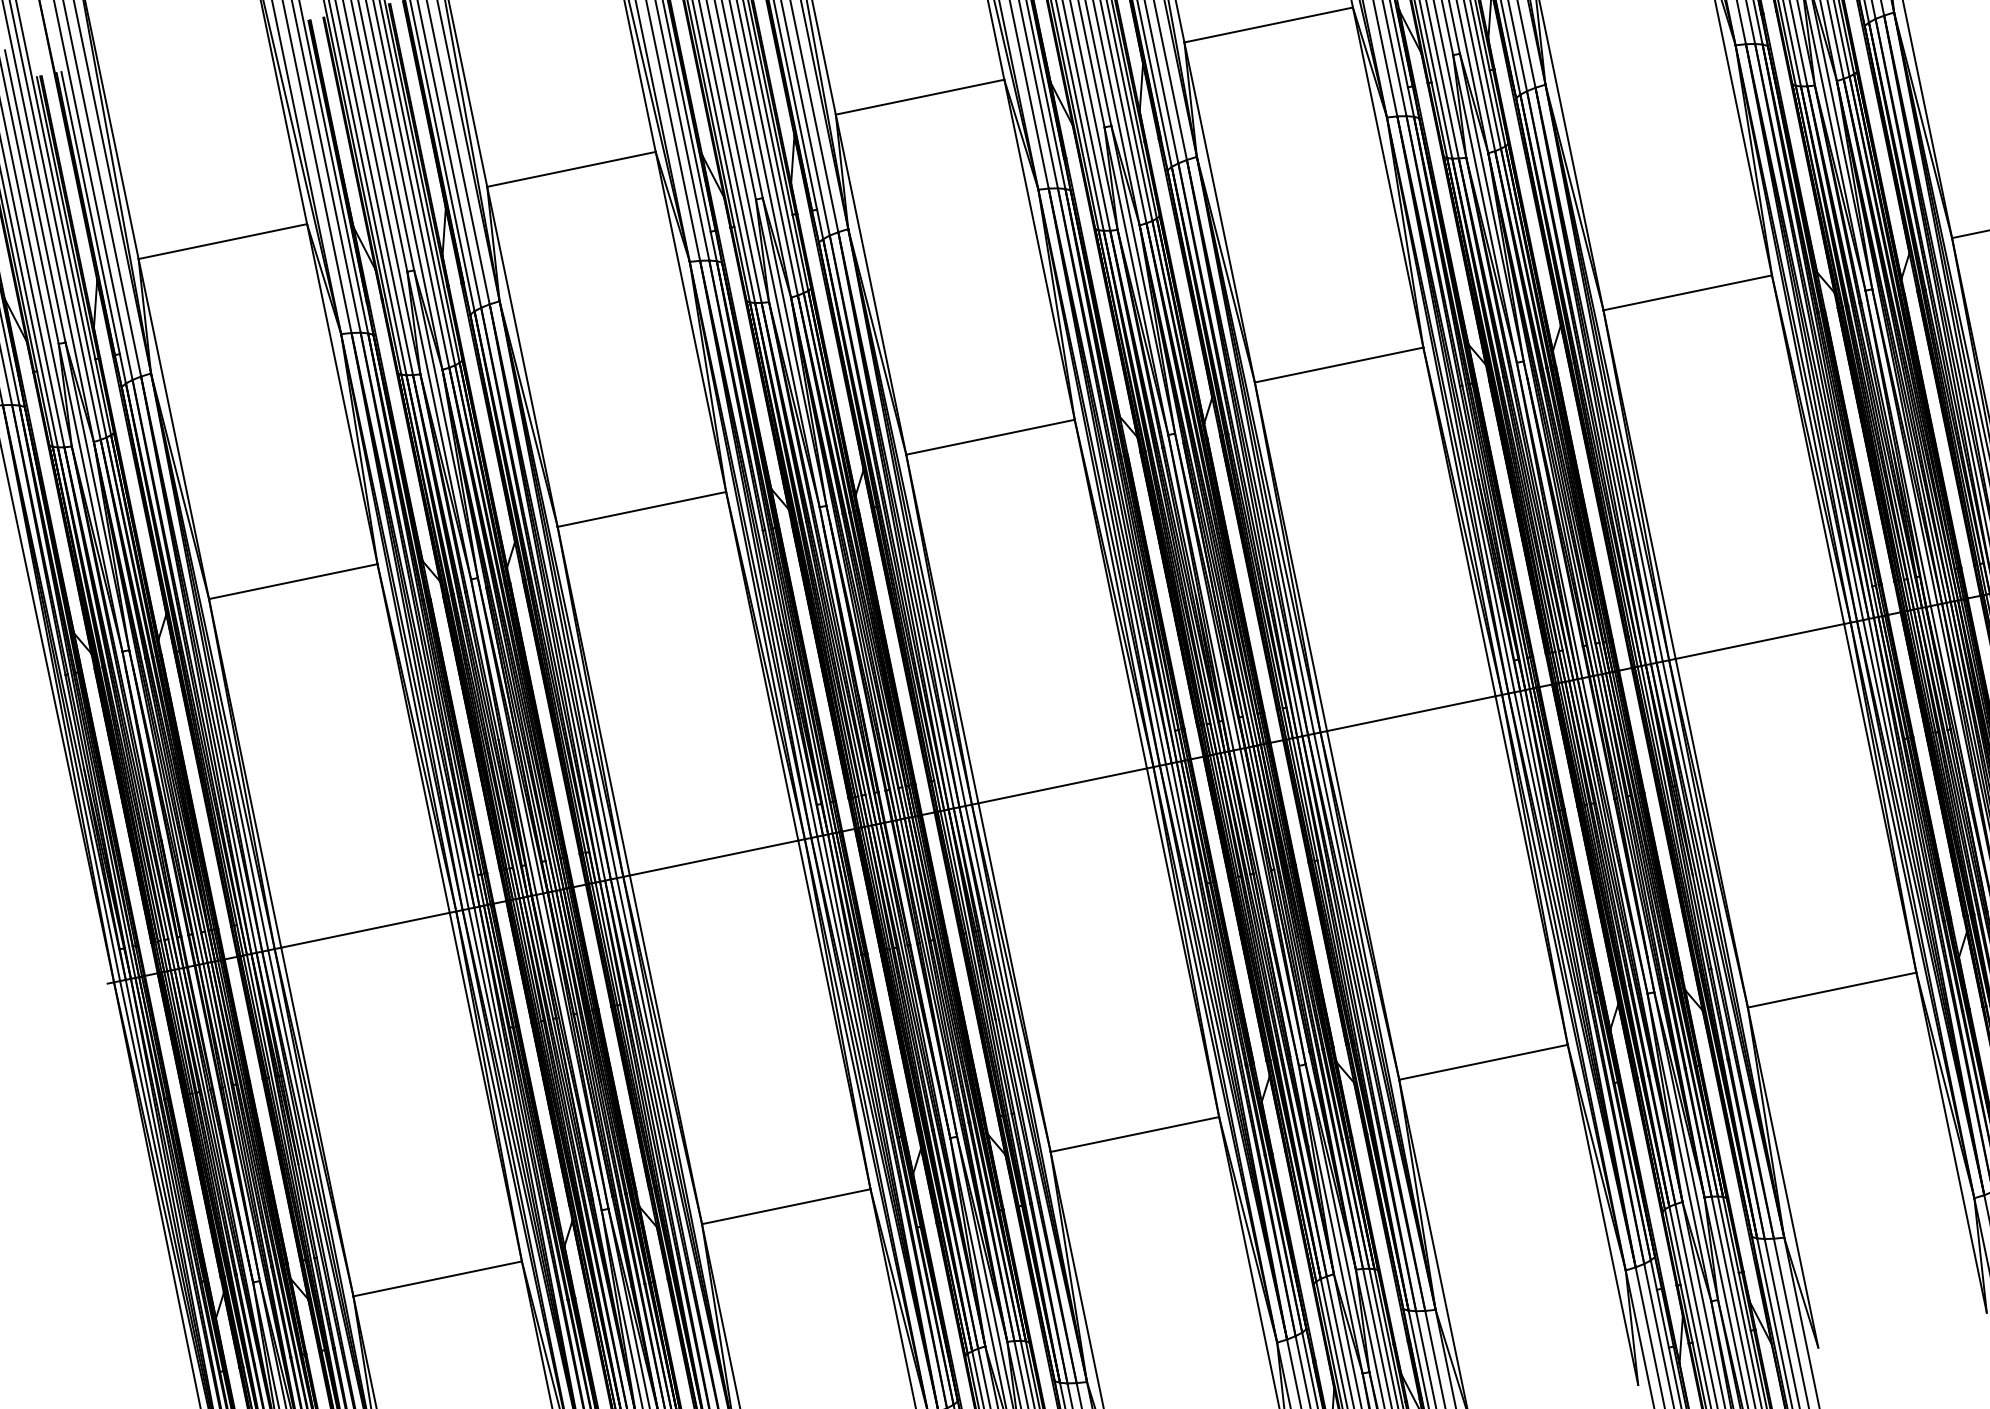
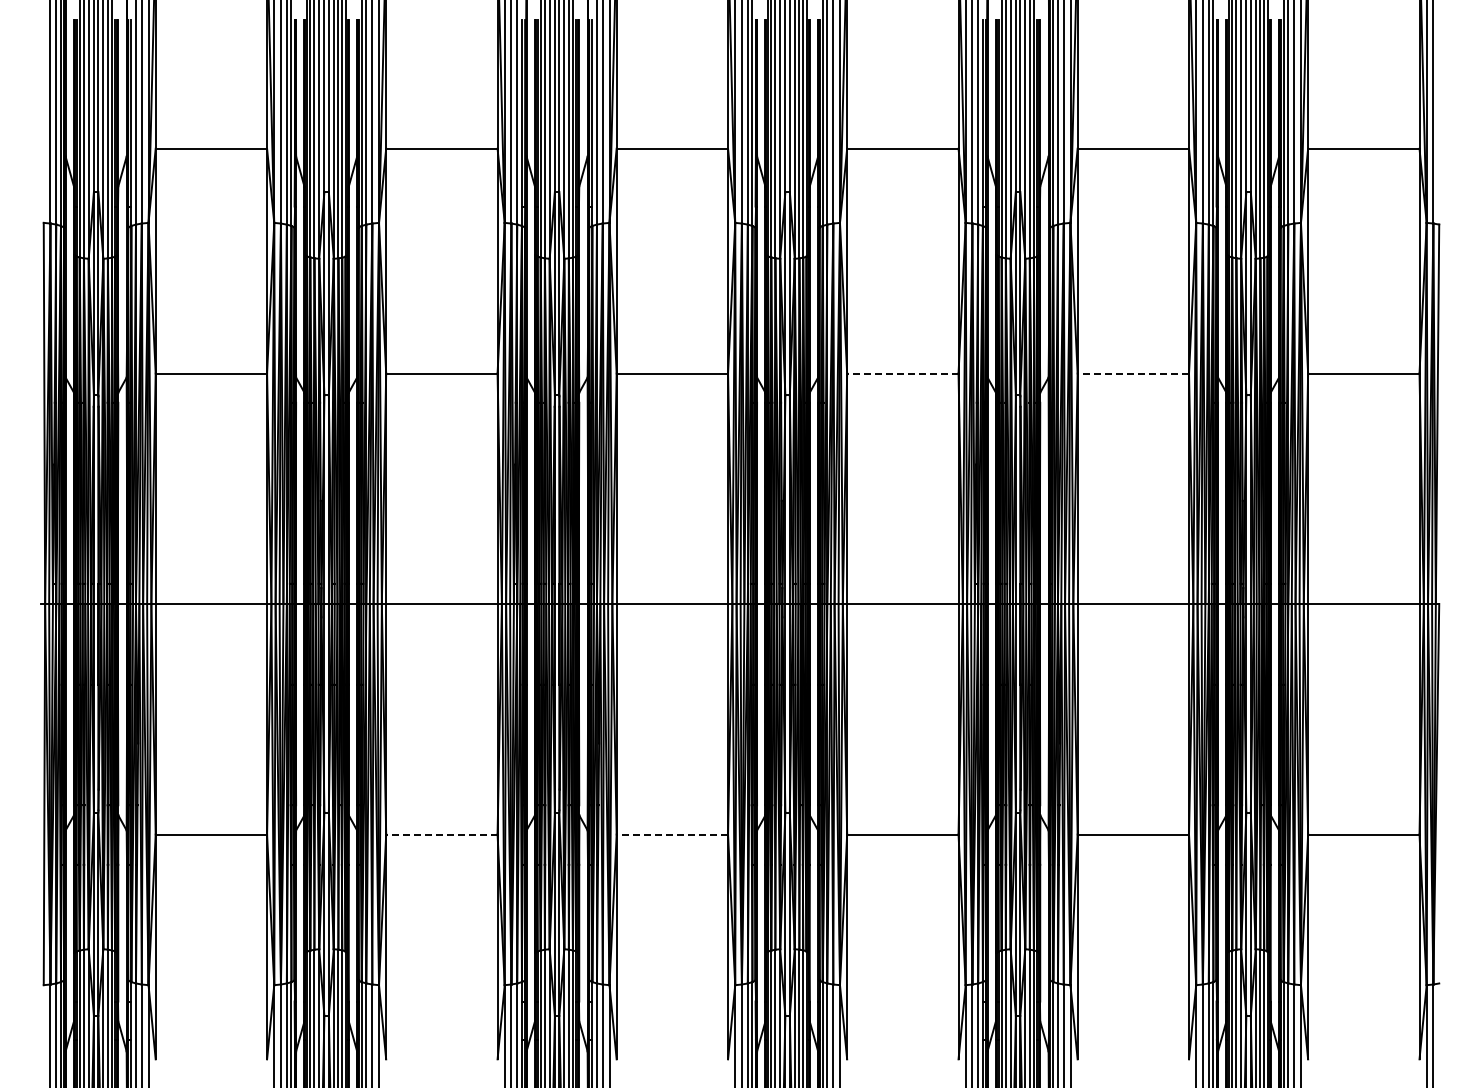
line: (1687, 292) -> (1133, 373), solid -> dashed
line: (1338, 365) -> (902, 373), solid -> dashed
line: (1135, 1134) -> (672, 834), solid -> dashed
line: (785, 1206) -> (441, 834), solid -> dashed

